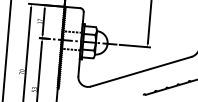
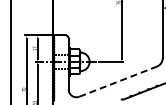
line: (141, 71) -> (118, 81), solid -> dashed

